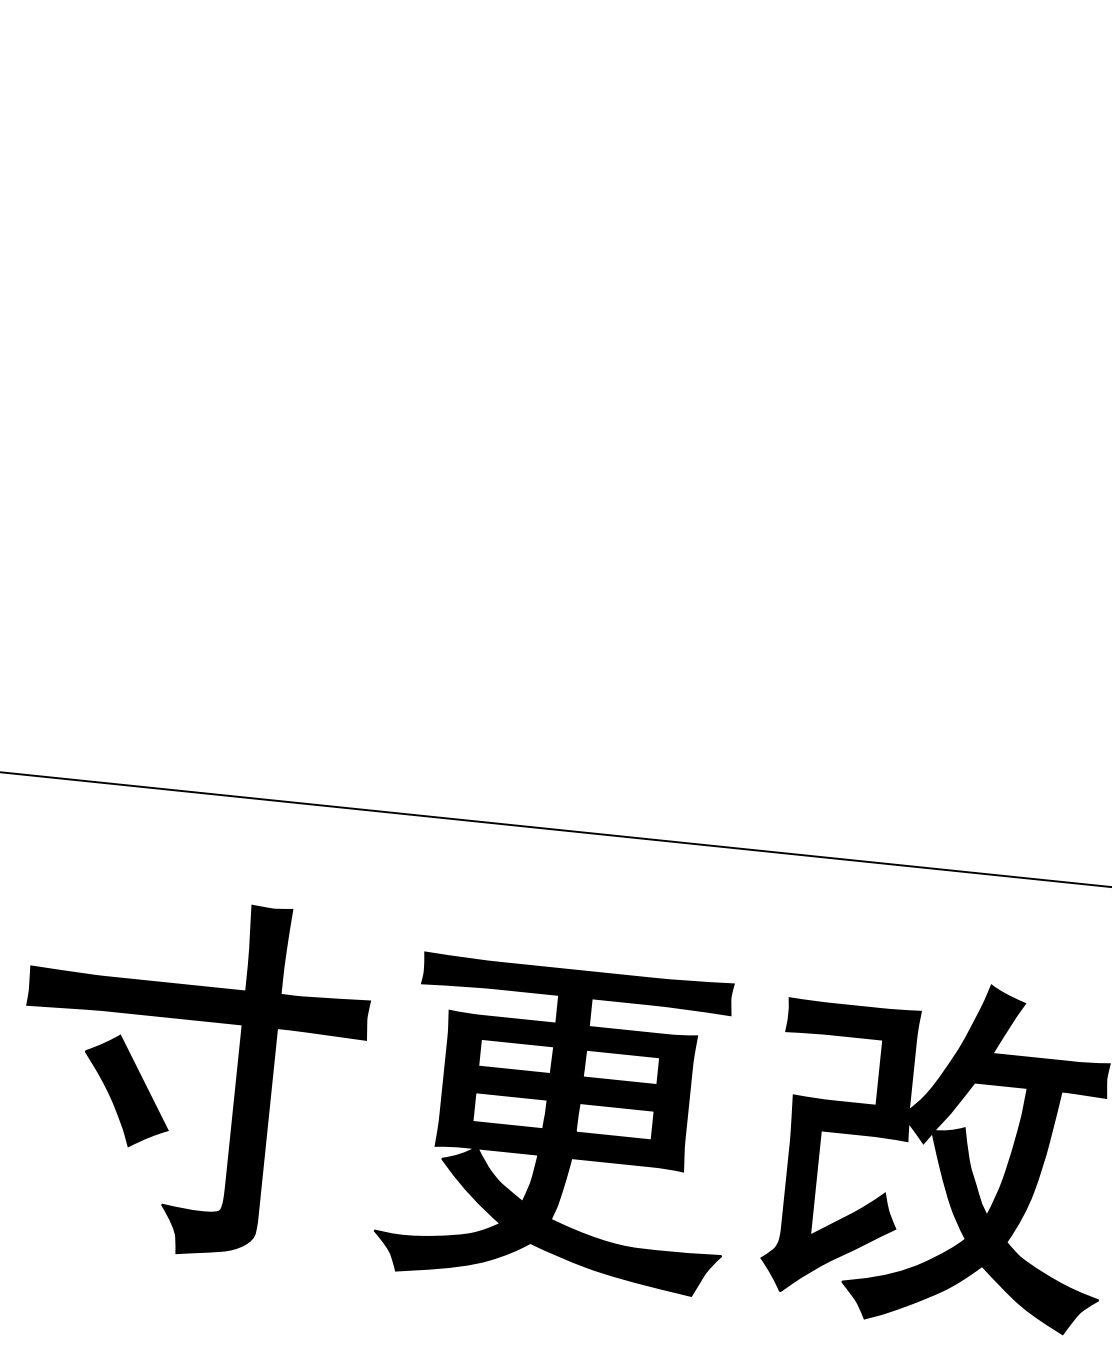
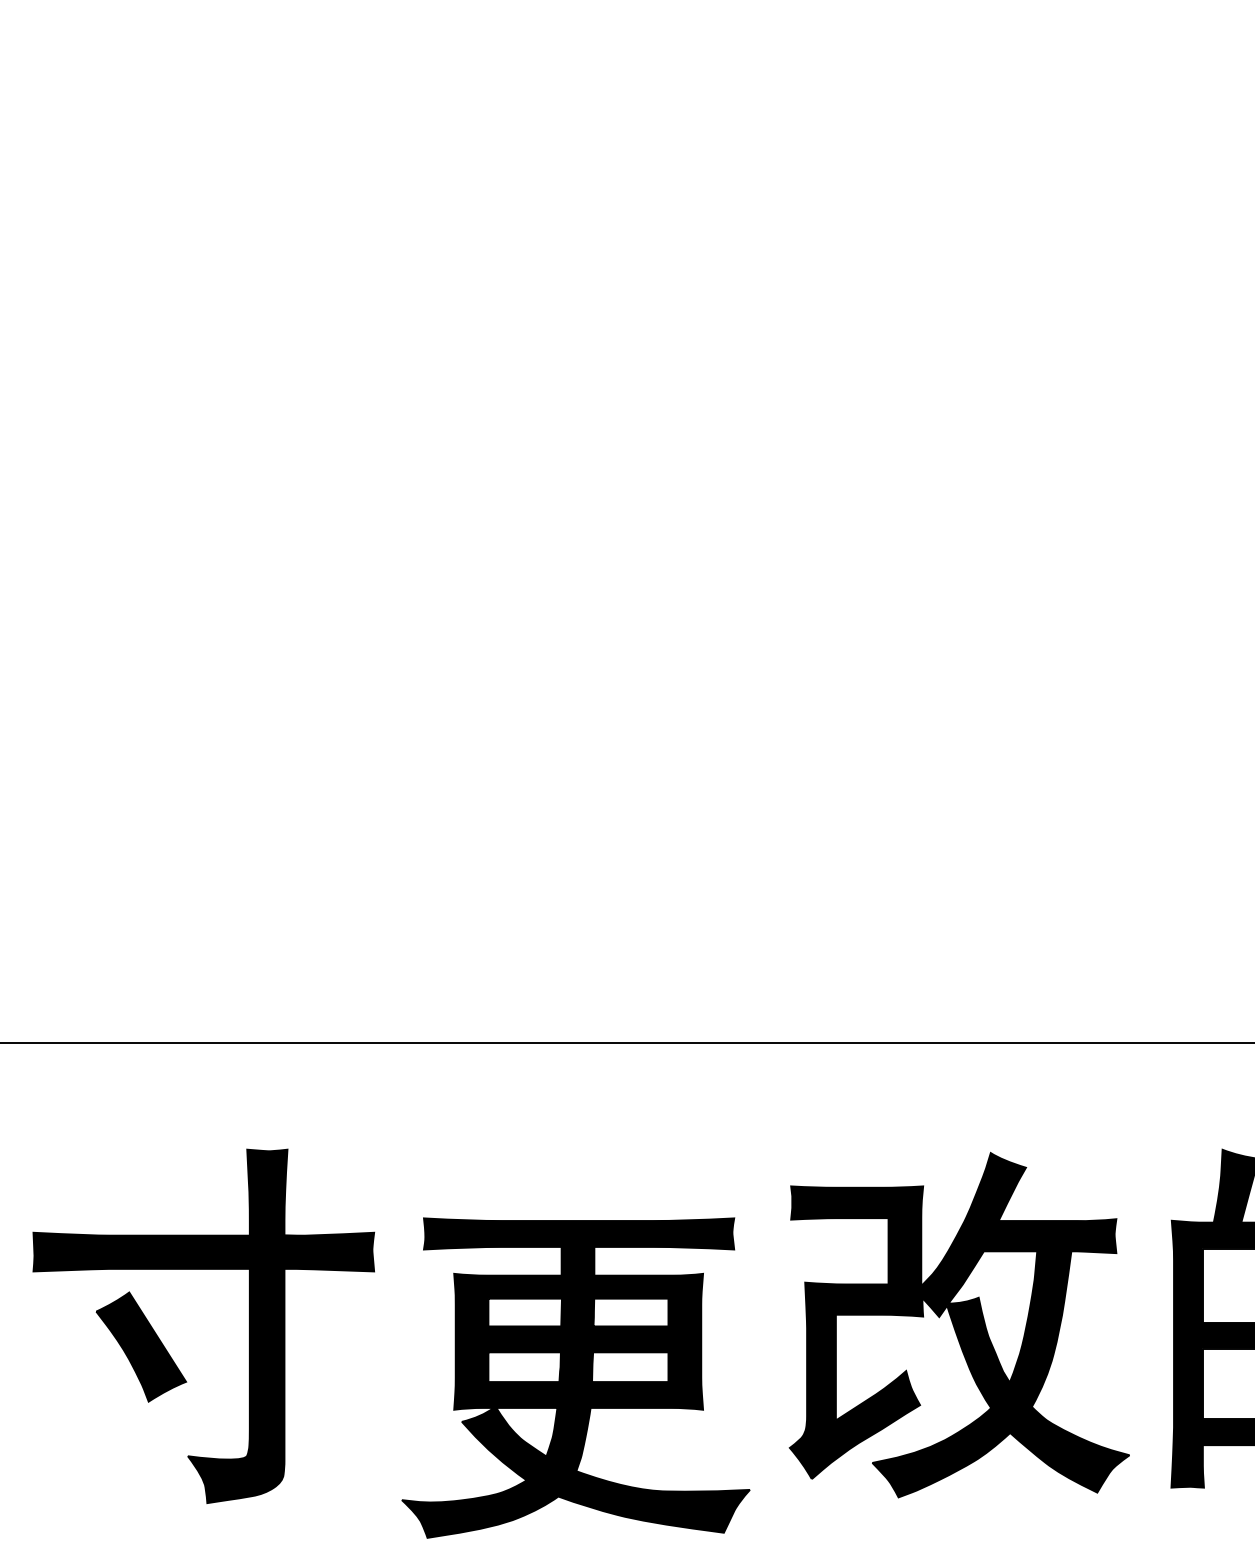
part: (559, 1126) -> (575, 1377), moved

